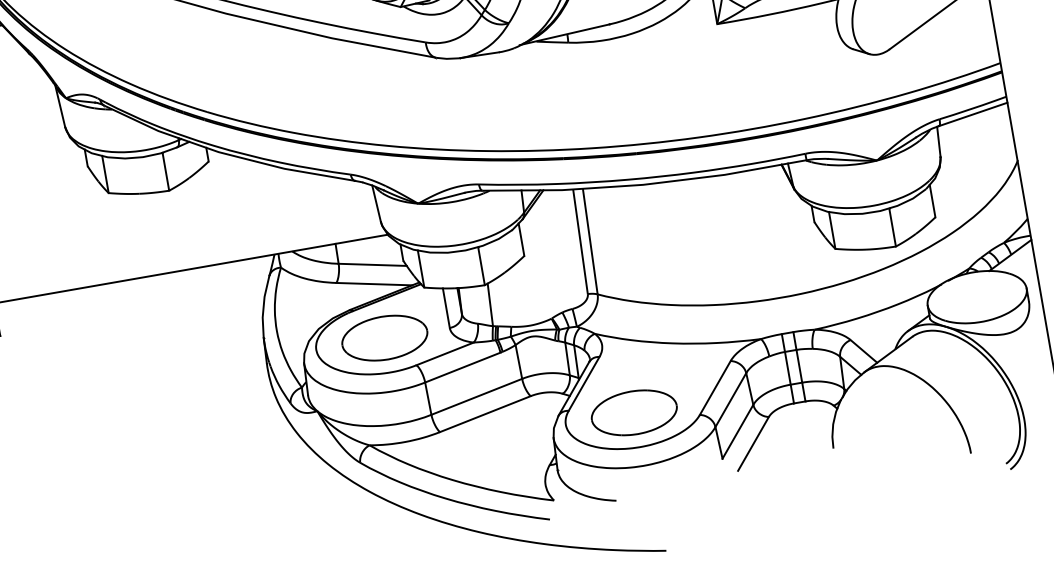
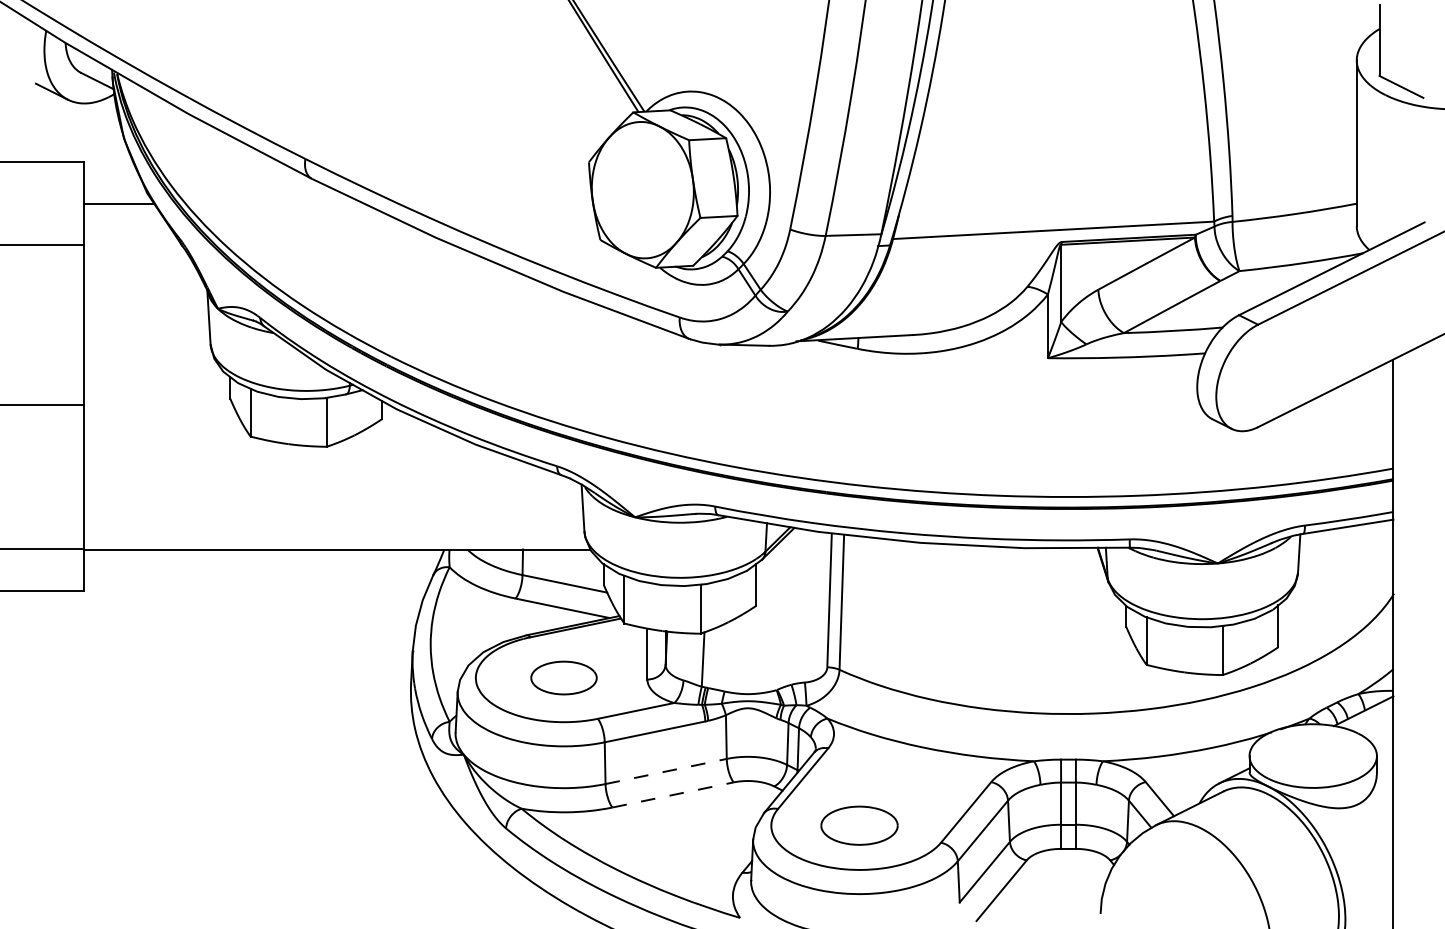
part: (384, 337) -> (563, 677), size x0.6
line: (477, 396) -> (666, 771), solid -> dashed
part: (634, 412) -> (859, 825), size x0.7
line: (485, 413) -> (673, 794), solid -> dashed

